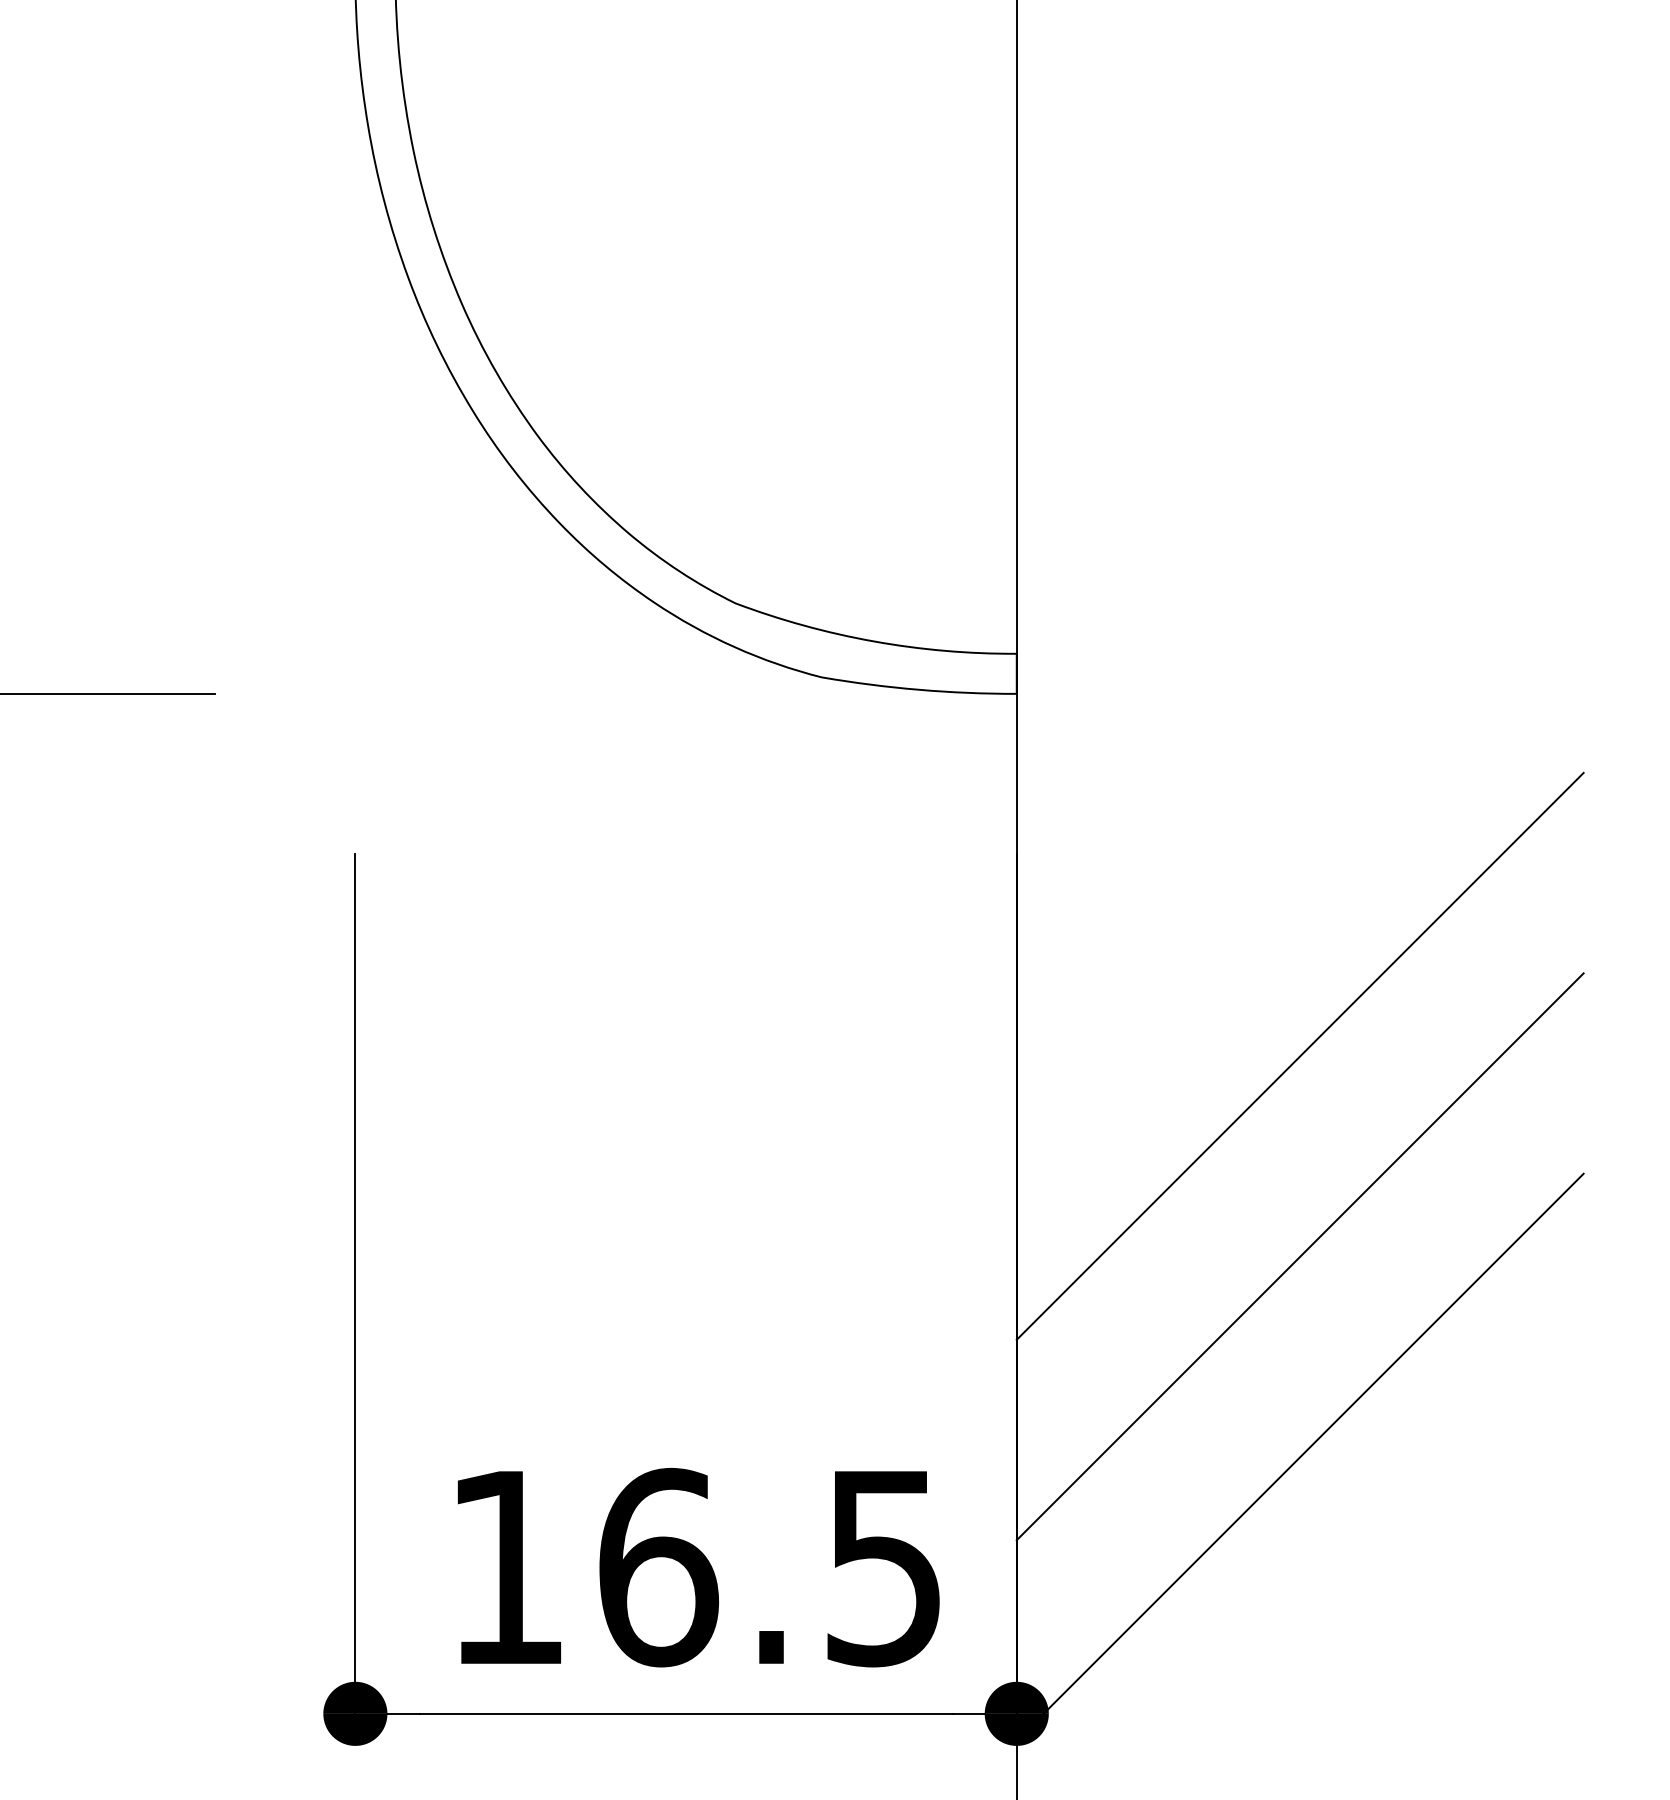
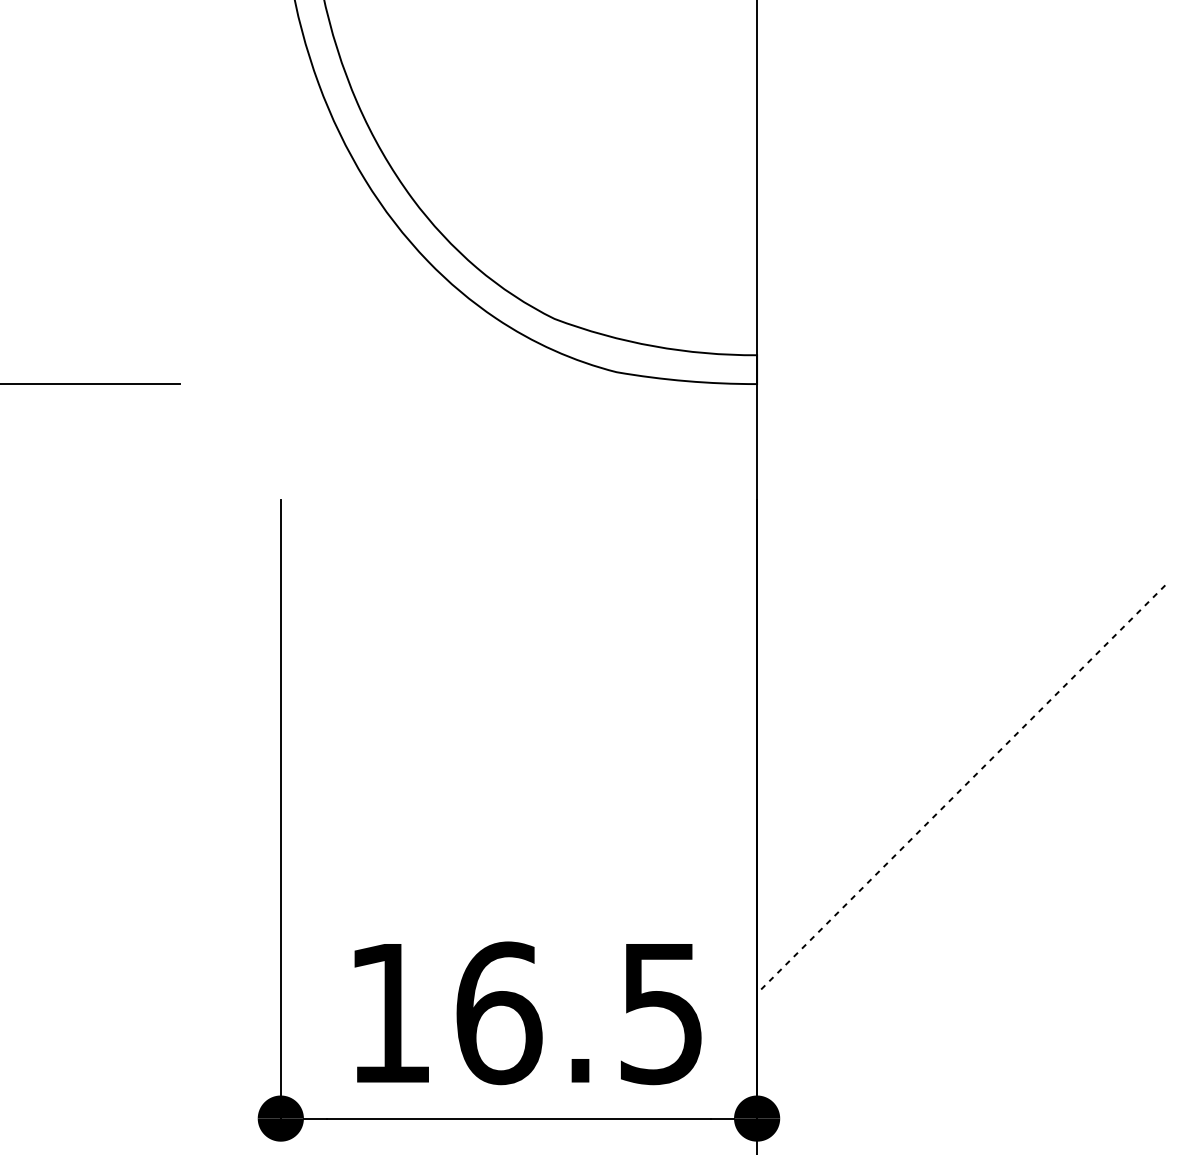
line: (1299, 1055) -> (960, 644), removed
line: (1300, 1256) -> (961, 789), solid -> dashed
line: (1299, 1456) -> (960, 933), removed

